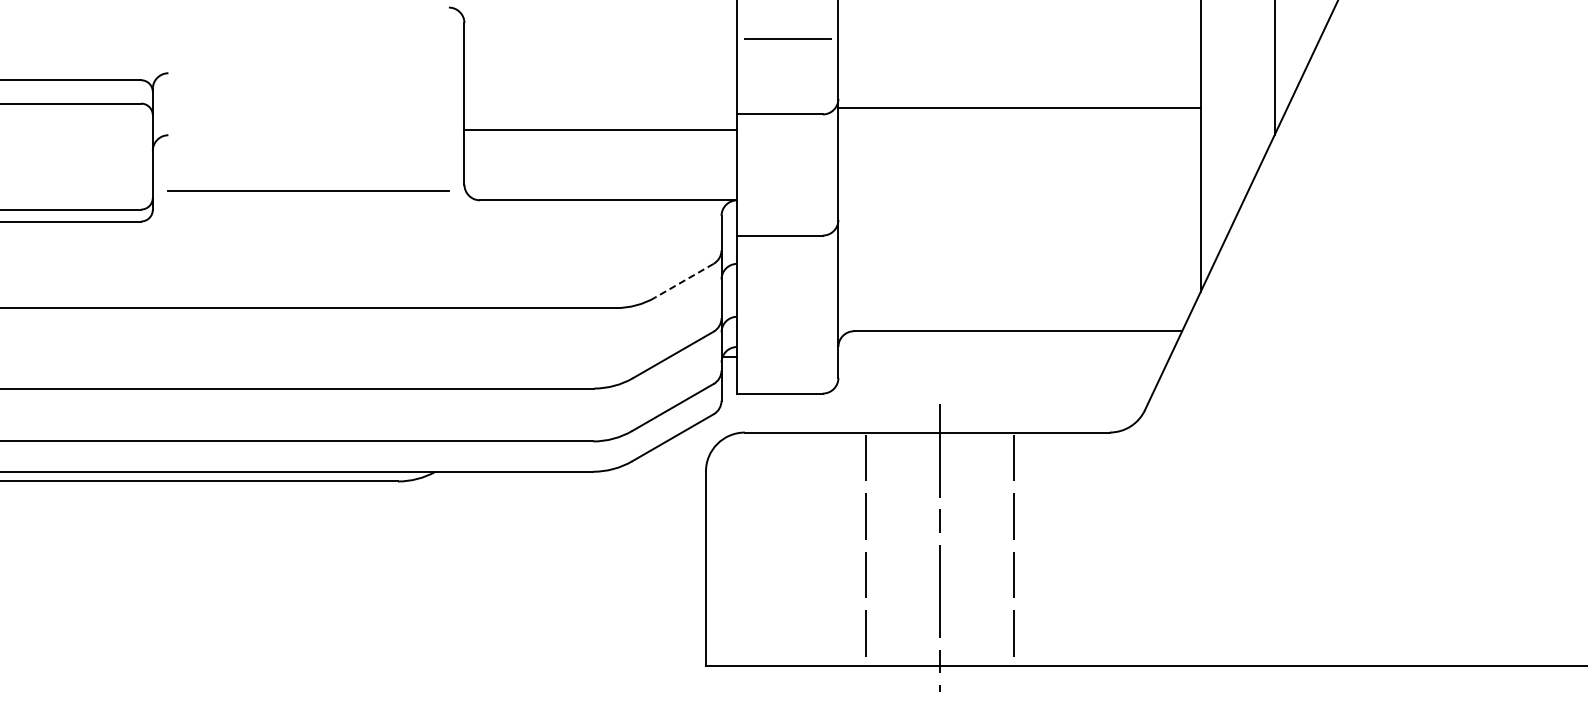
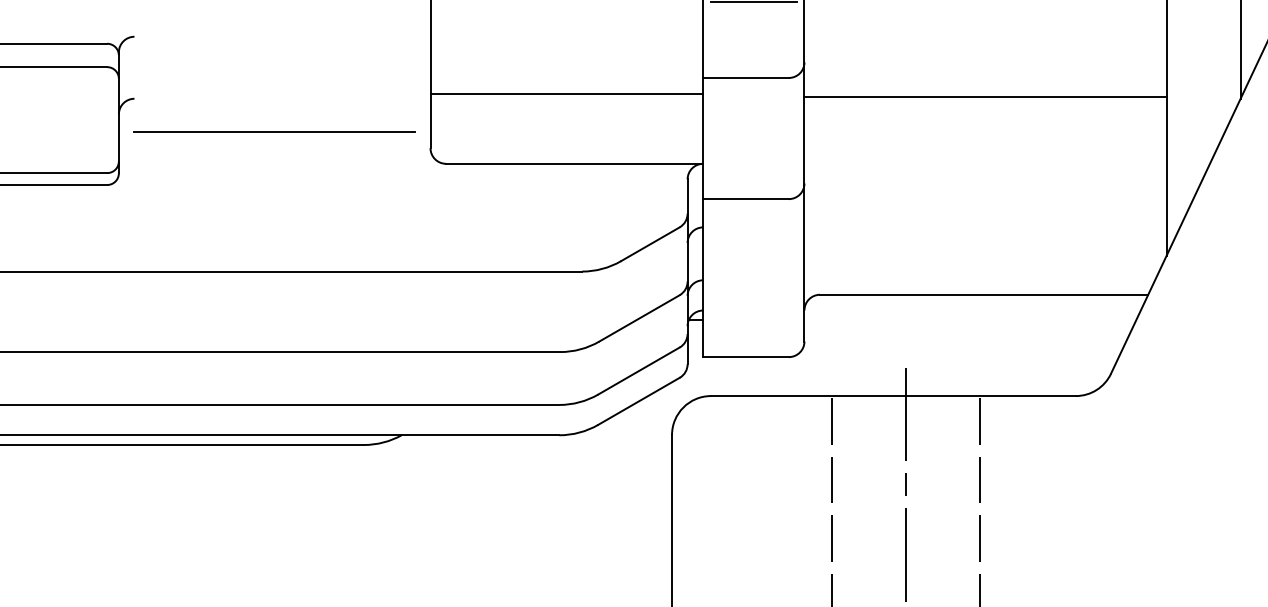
line: (1019, 107) -> (985, 97), moved
line: (308, 190) -> (274, 132), moved
line: (684, 280) -> (650, 244), dashed -> solid

